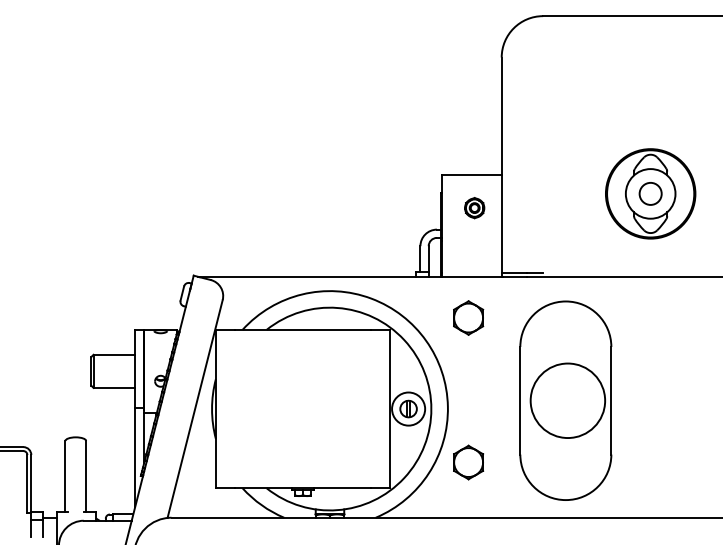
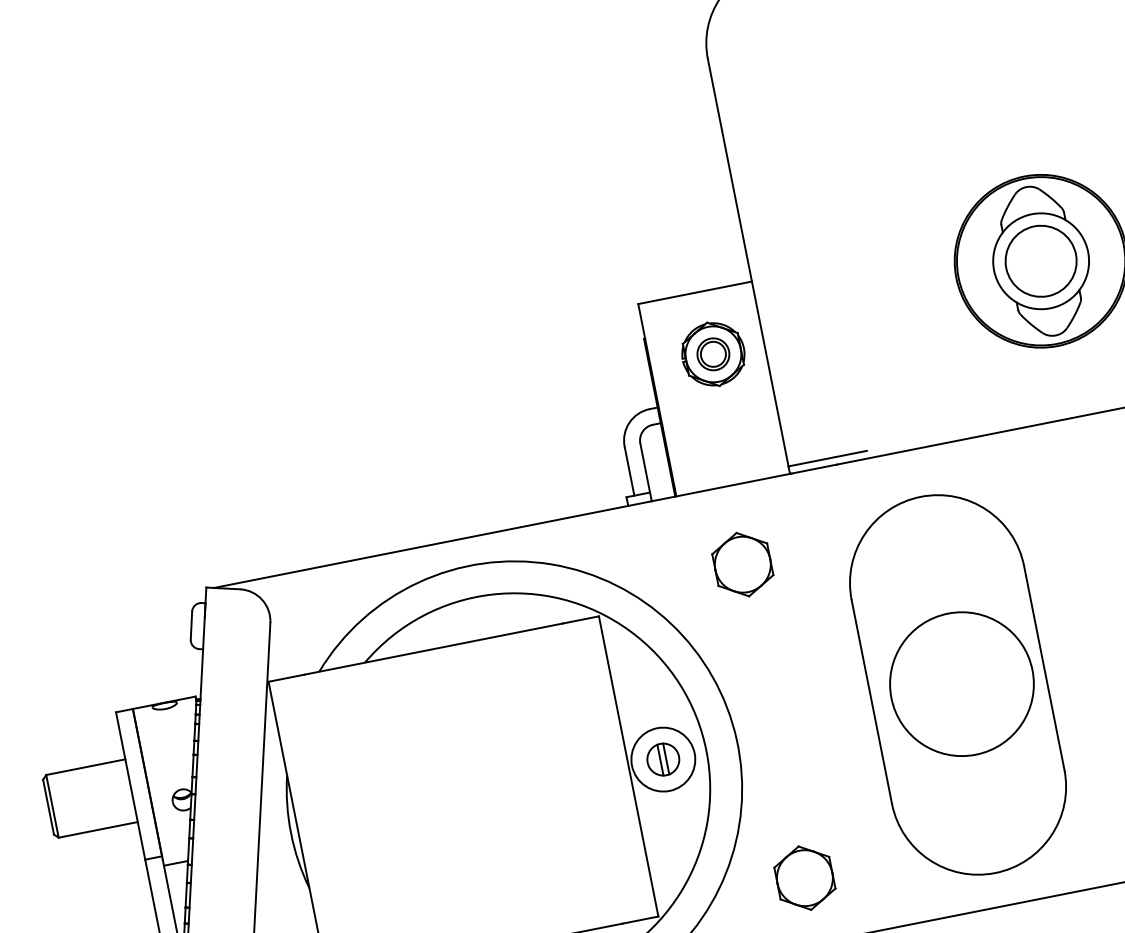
circle: (650, 193) -> (1040, 260), size x1.67
part: (474, 207) -> (712, 353), size x1.67
part: (468, 462) -> (804, 878), moved

